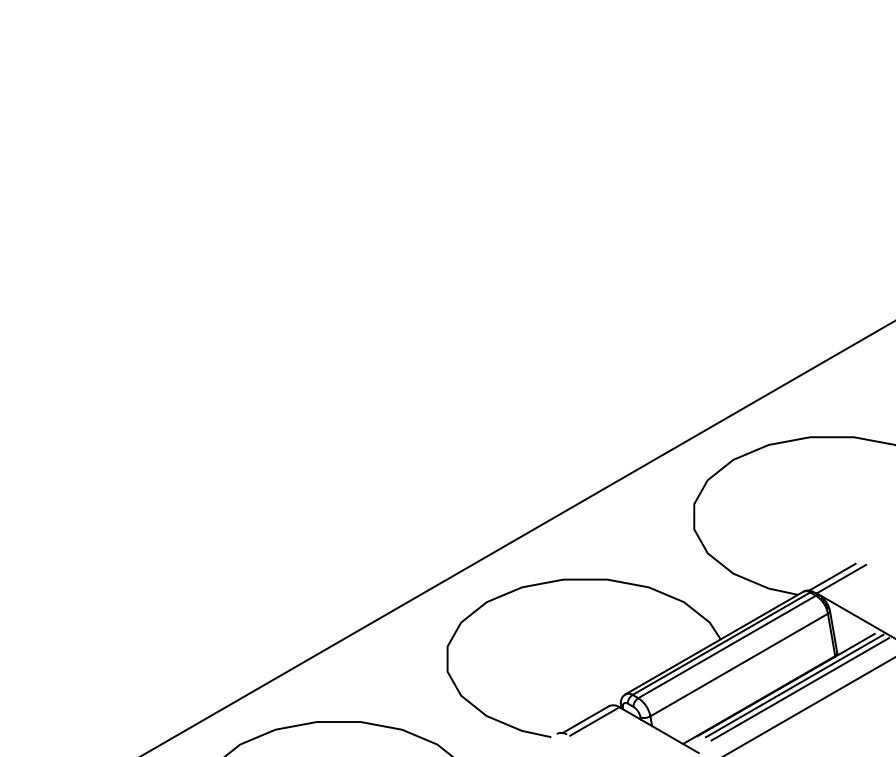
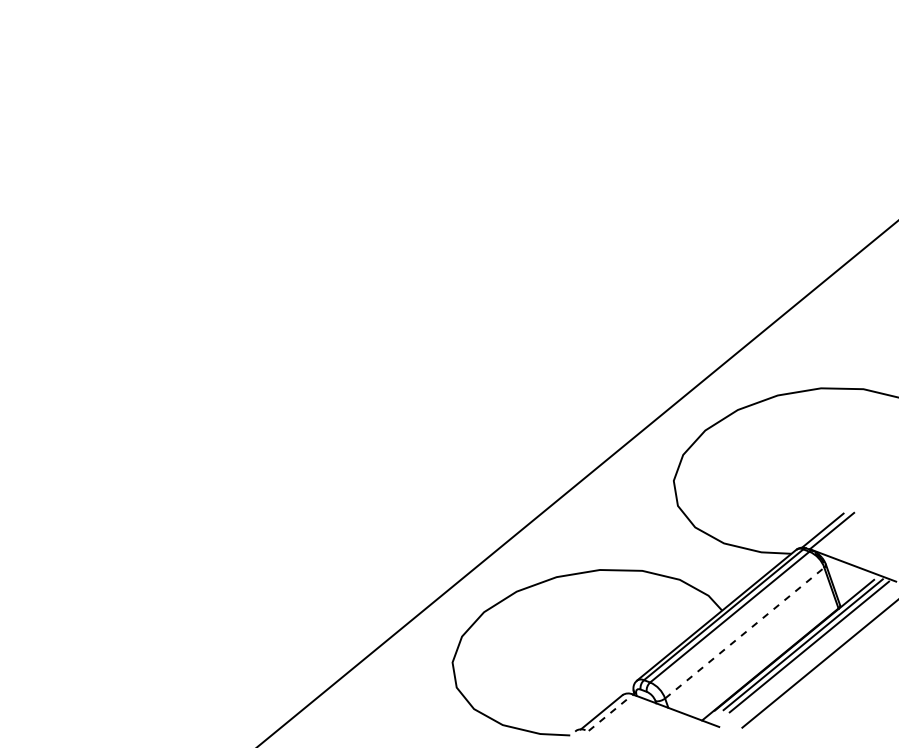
line: (739, 665) -> (745, 633), solid -> dashed
line: (595, 721) -> (611, 712), solid -> dashed

